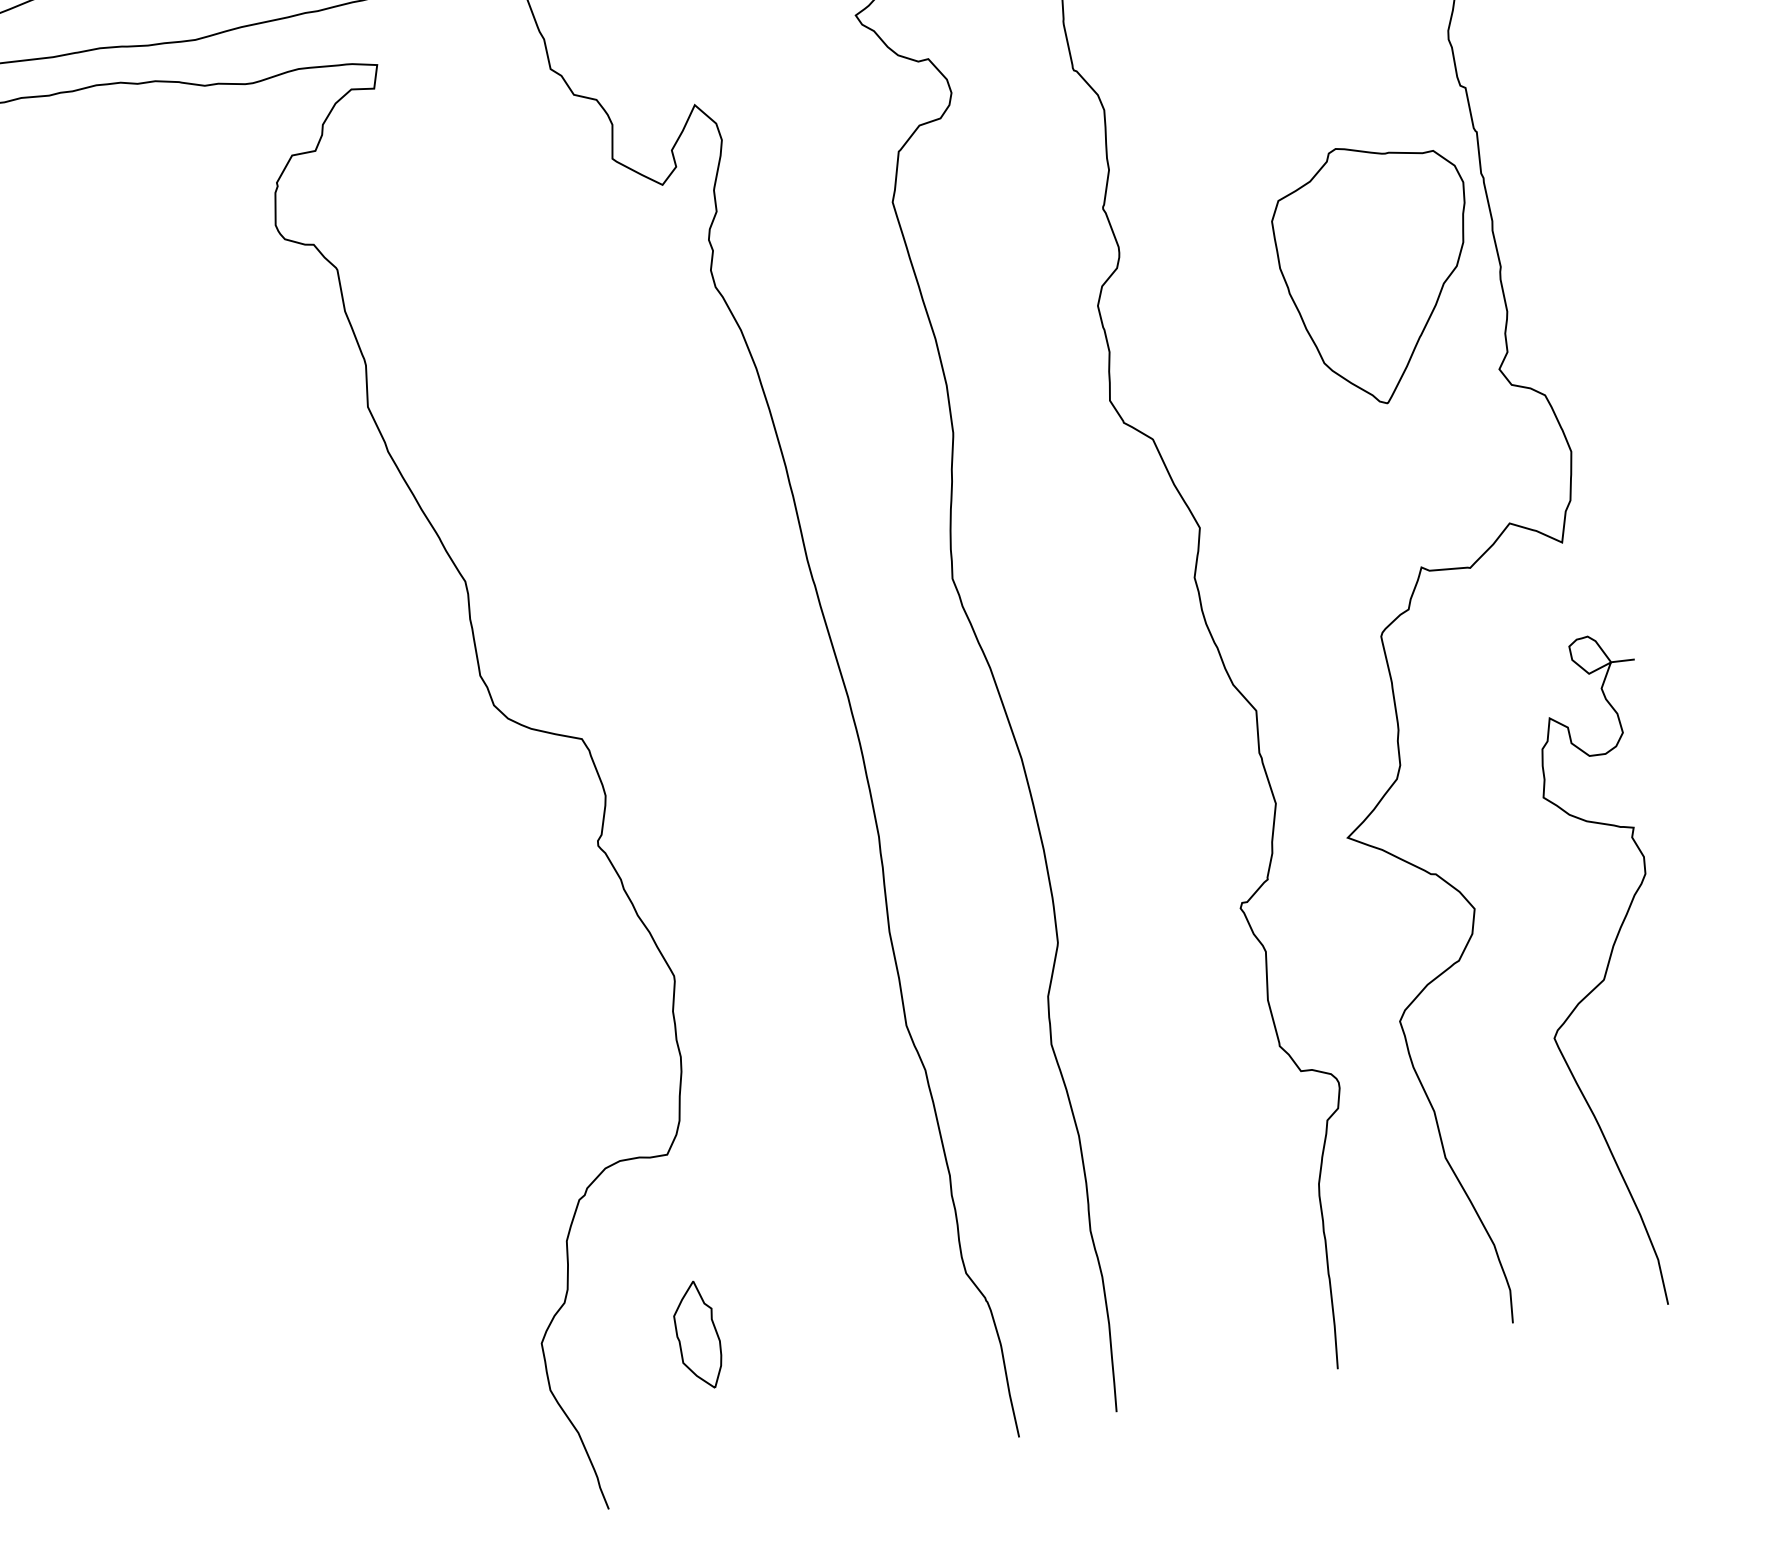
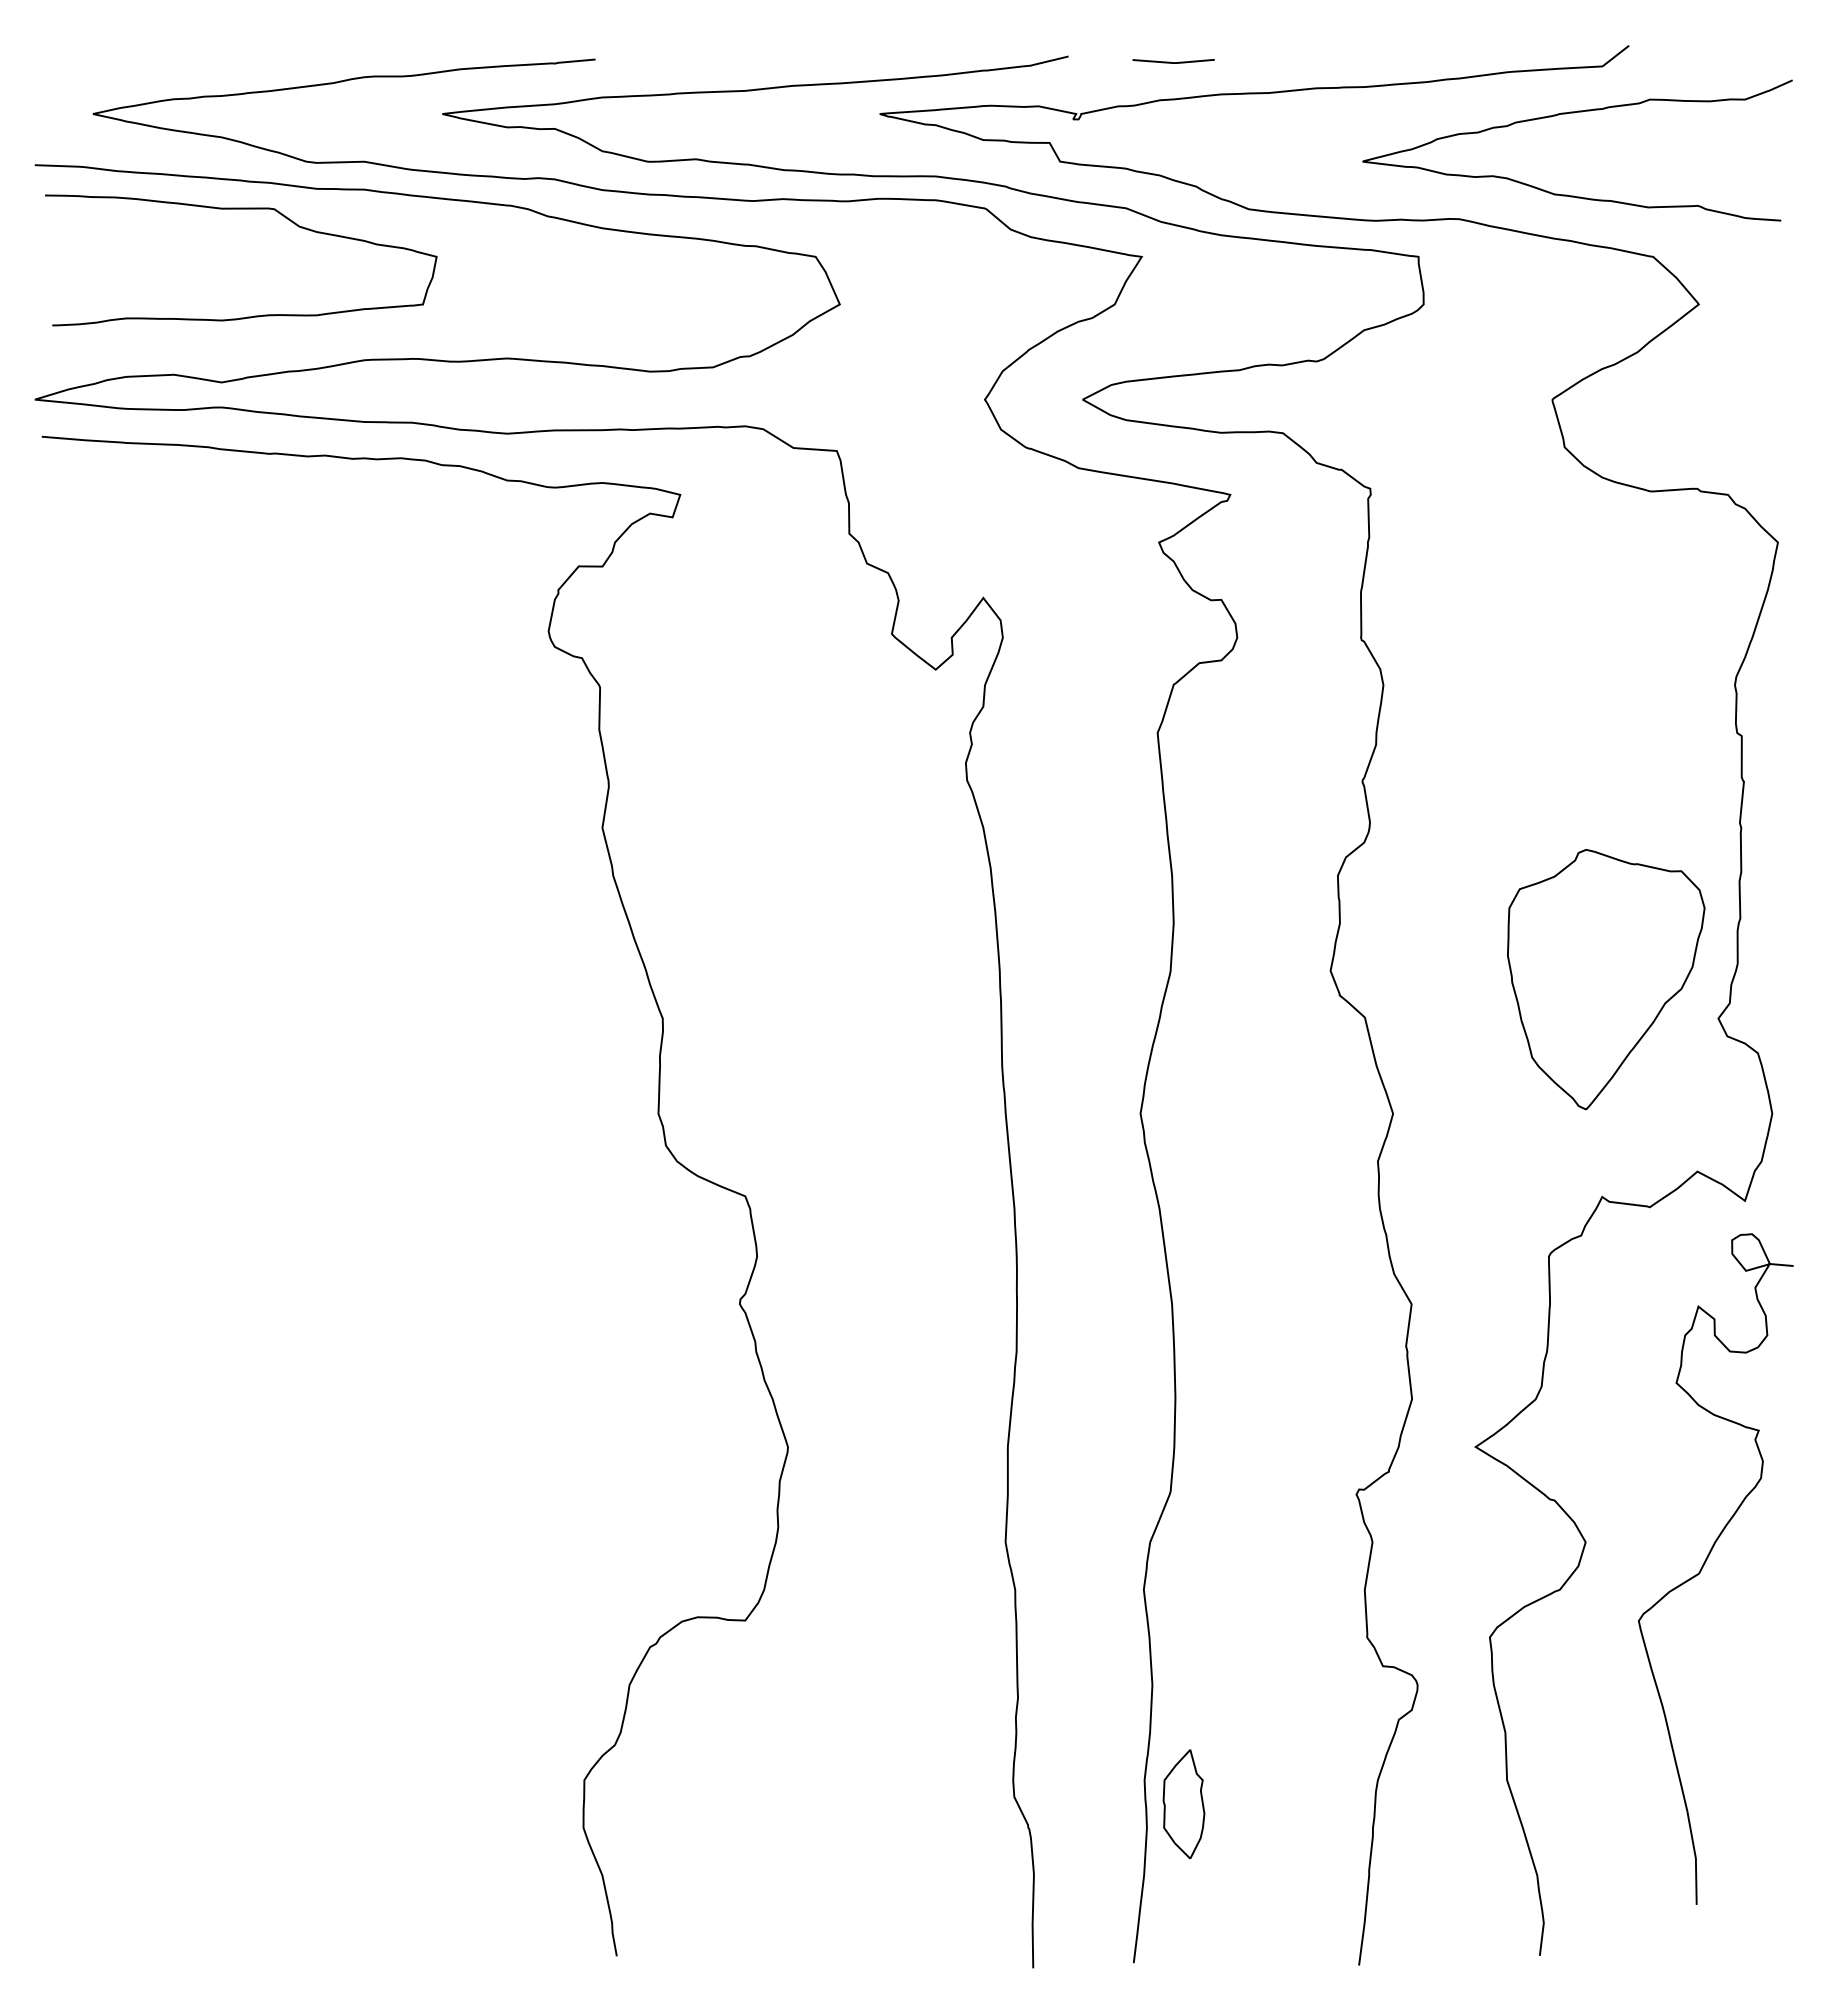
part: (1381, 271) -> (1606, 979), moved
curve: (1608, 968) -> (1705, 1563), moved
part: (697, 1336) -> (1183, 1804), moved

